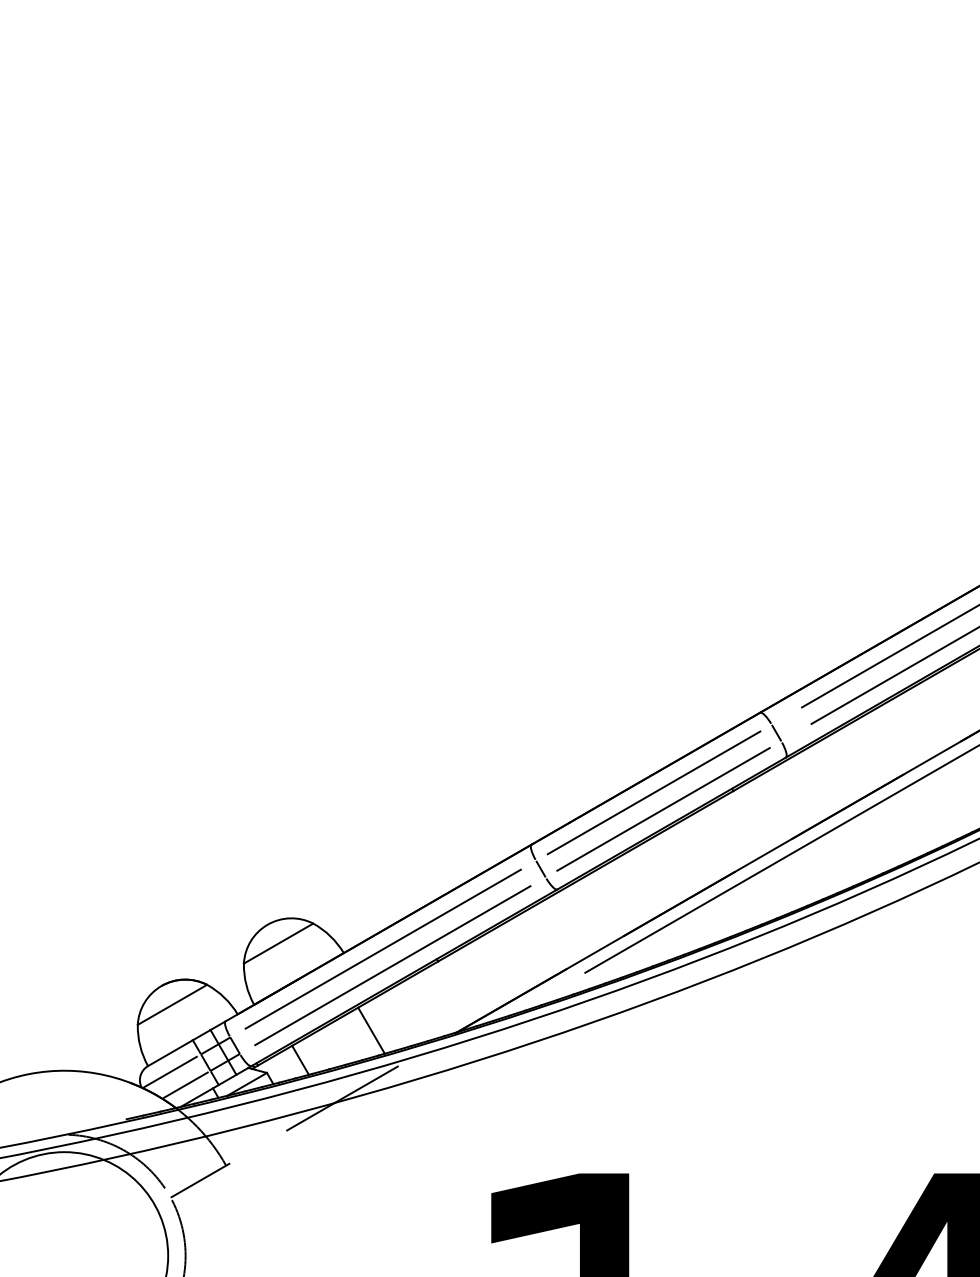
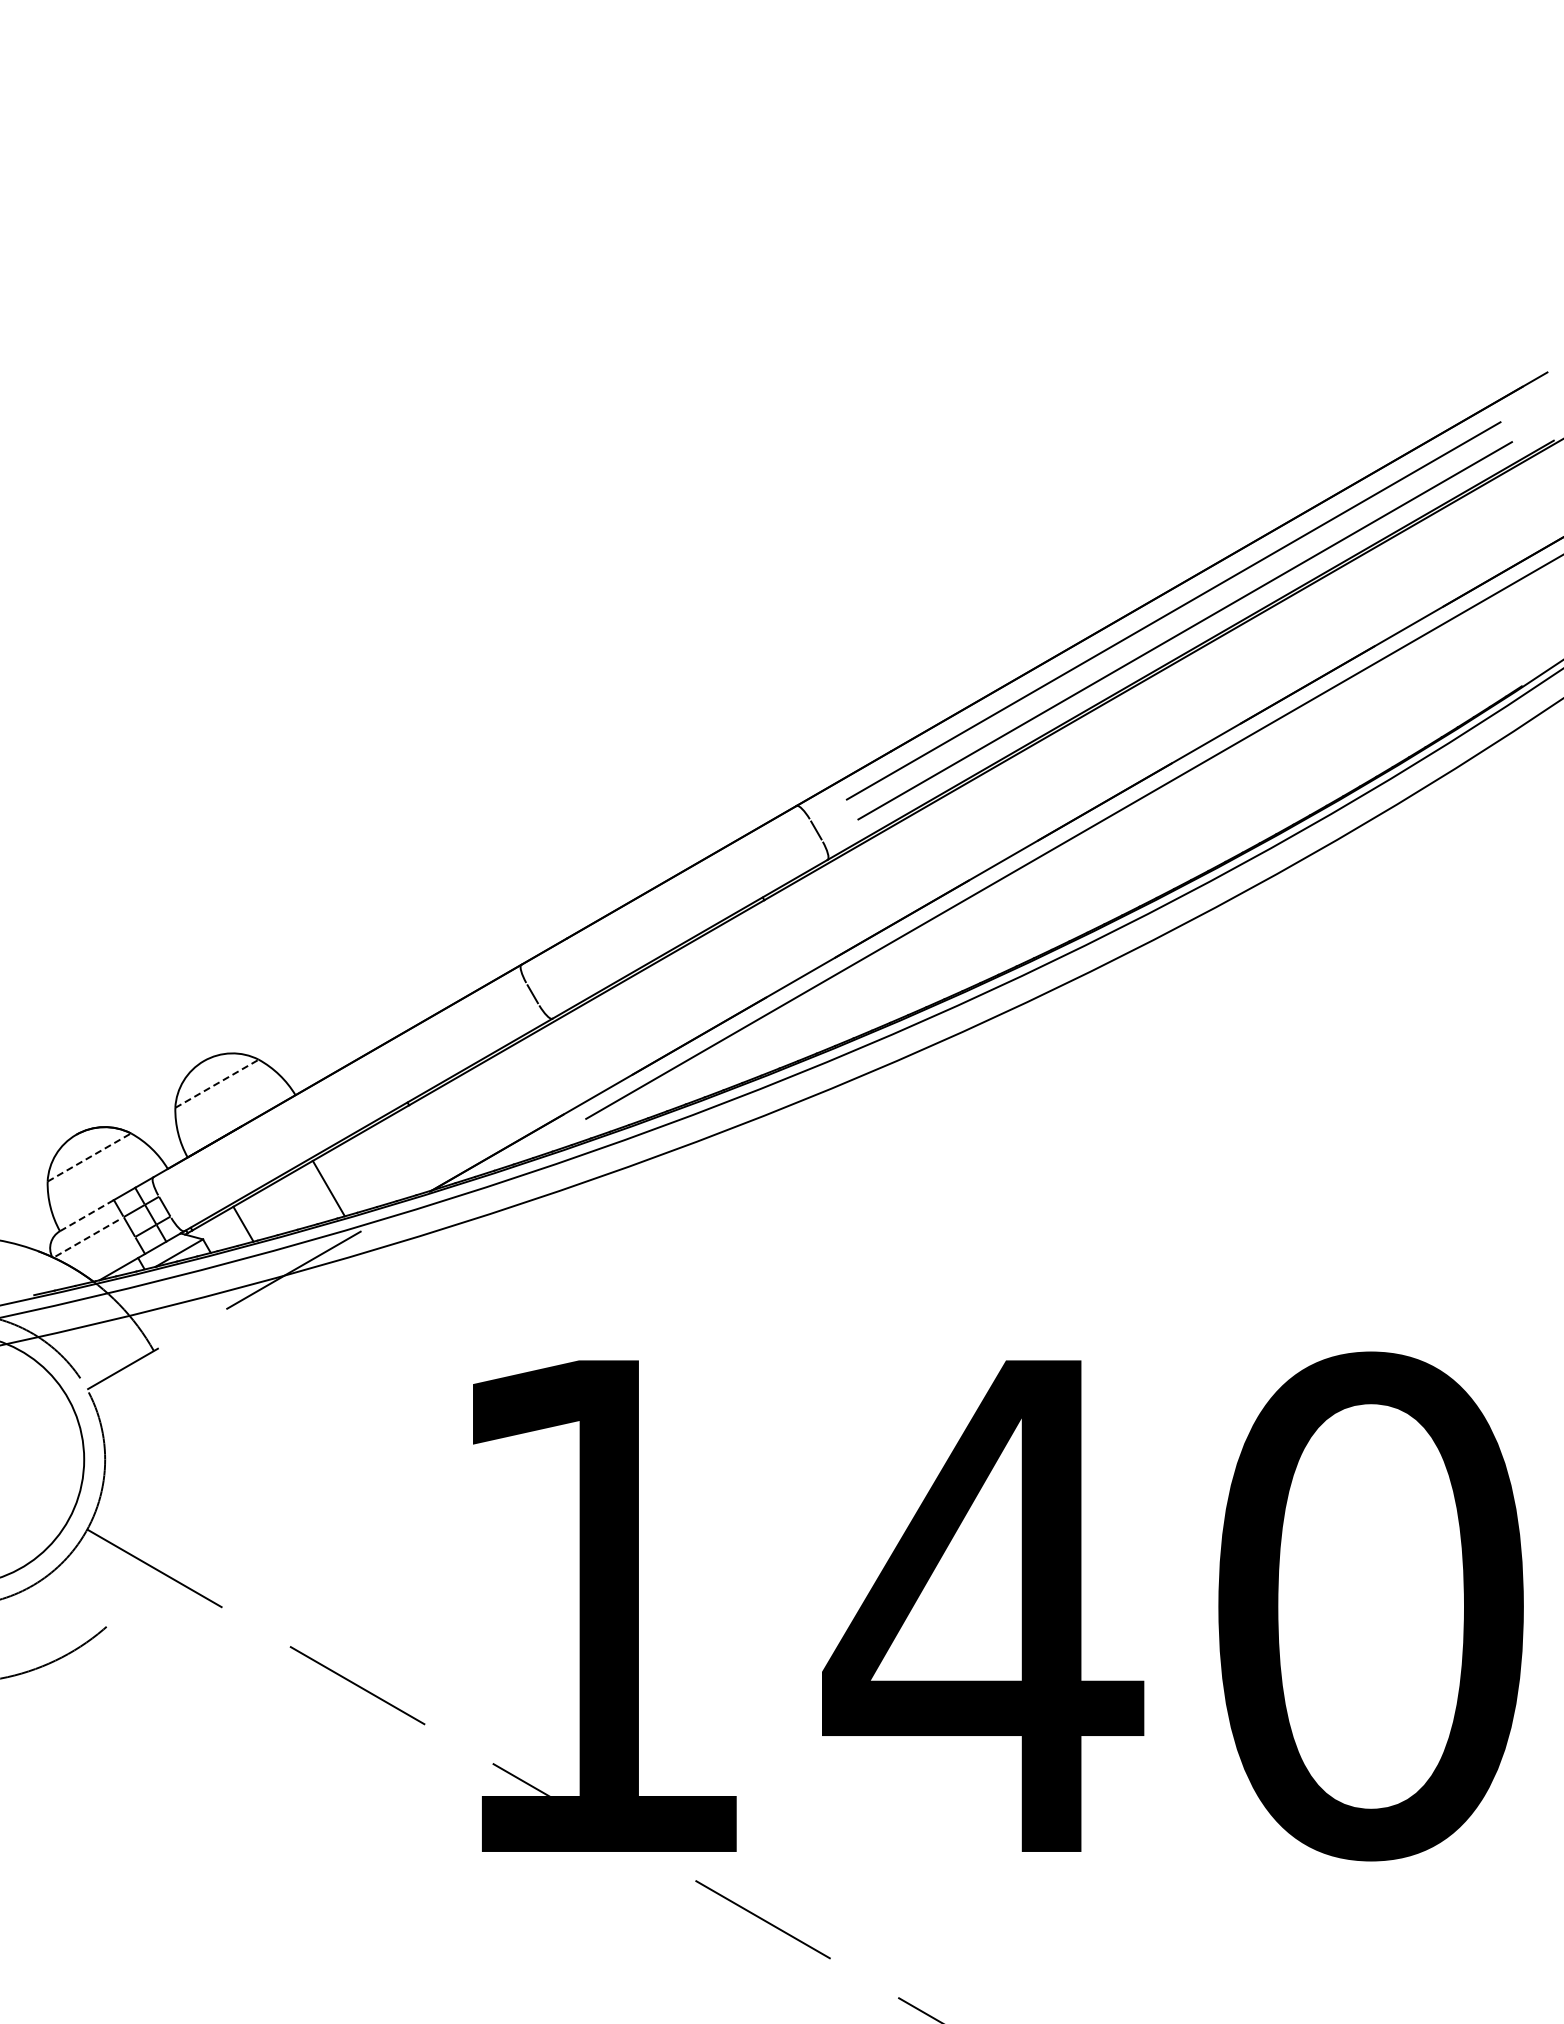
line: (653, 792) -> (668, 902), removed
line: (663, 809) -> (680, 922), removed
line: (278, 943) -> (217, 1083), solid -> dashed
line: (382, 949) -> (342, 1090), removed
line: (392, 965) -> (354, 1110), removed
line: (172, 1004) -> (89, 1157), solid -> dashed
line: (170, 1053) -> (87, 1215), solid -> dashed
line: (170, 1072) -> (86, 1238), solid -> dashed
line: (185, 1084) -> (105, 1253), removed

